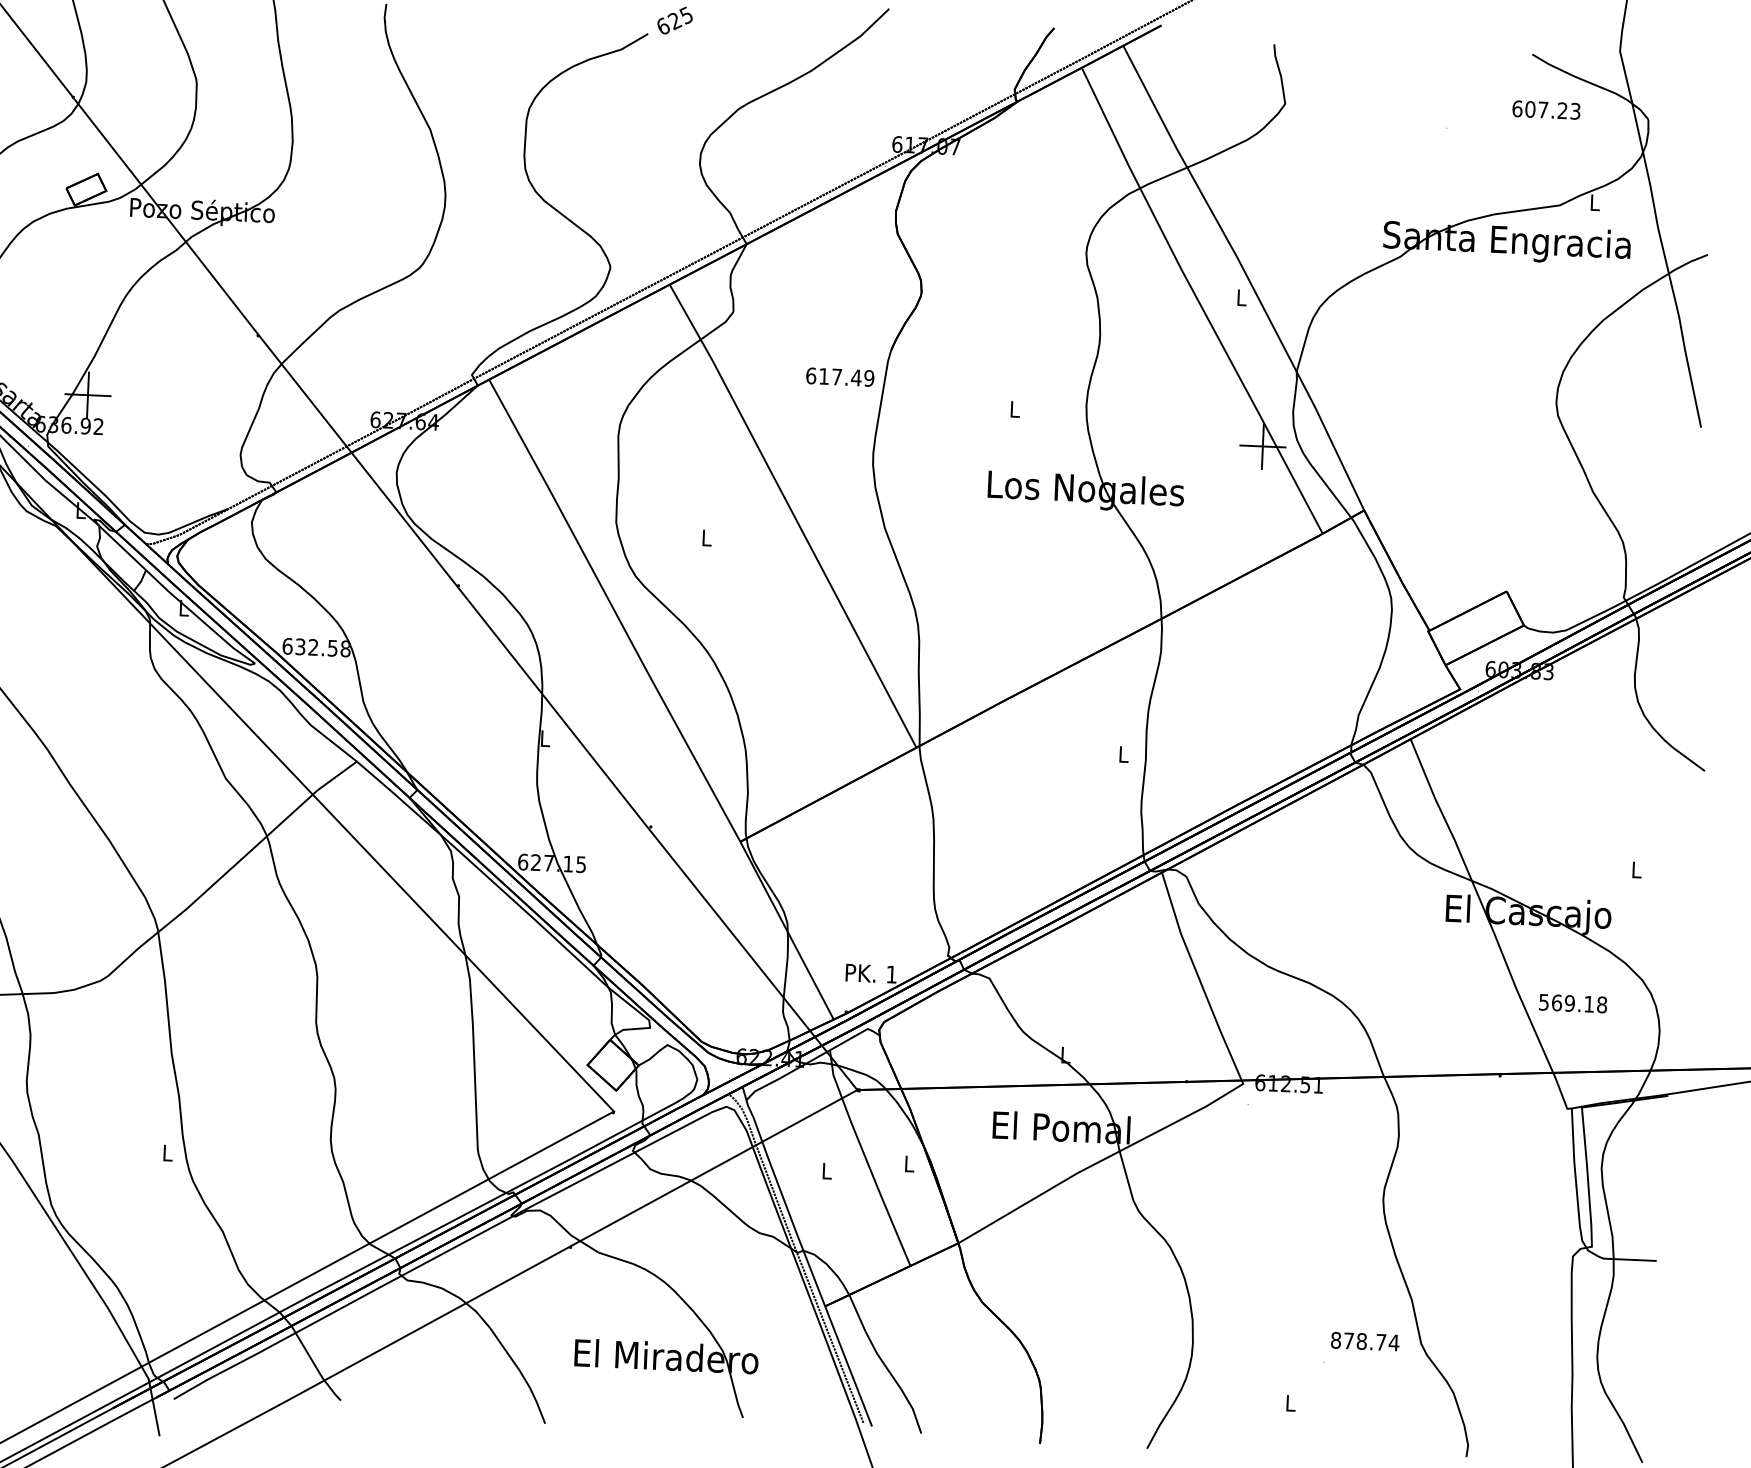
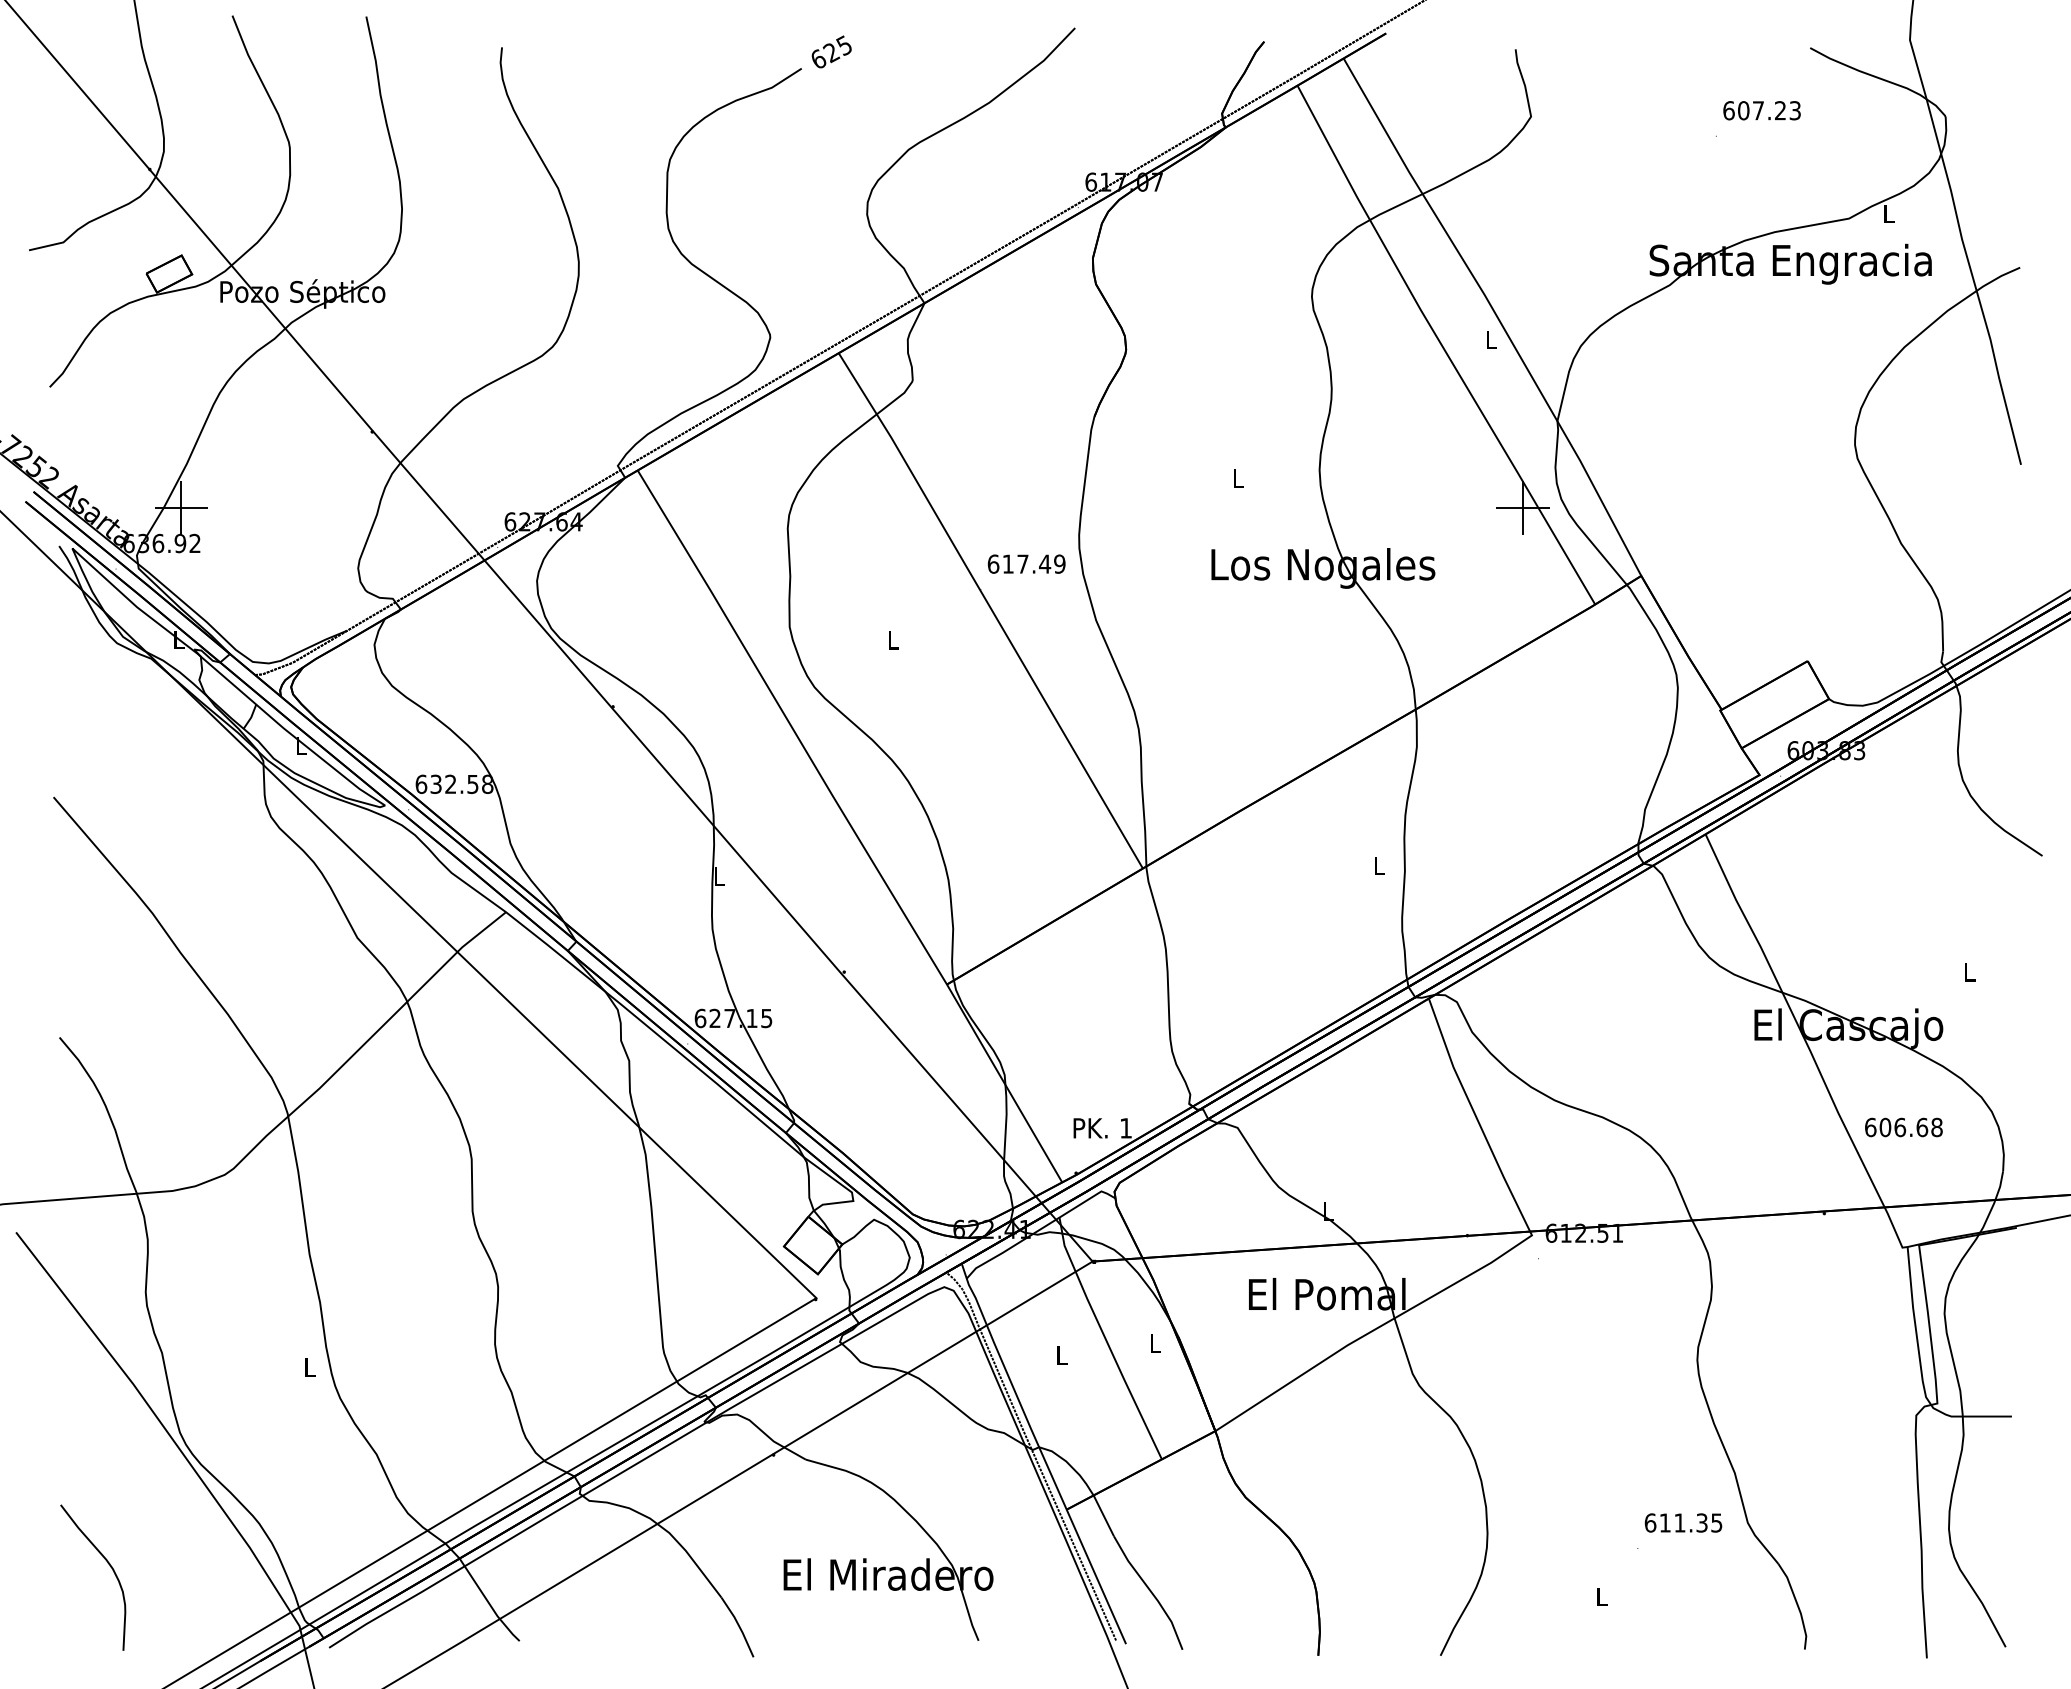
text: (1545, 109) -> (1761, 110), moved
text: (840, 376) -> (1026, 563), moved
text: (1566, 1003) -> (1896, 1127), 569.18 -> 606.68
text: (1364, 1341) -> (1683, 1522), 878.74 -> 611.35

